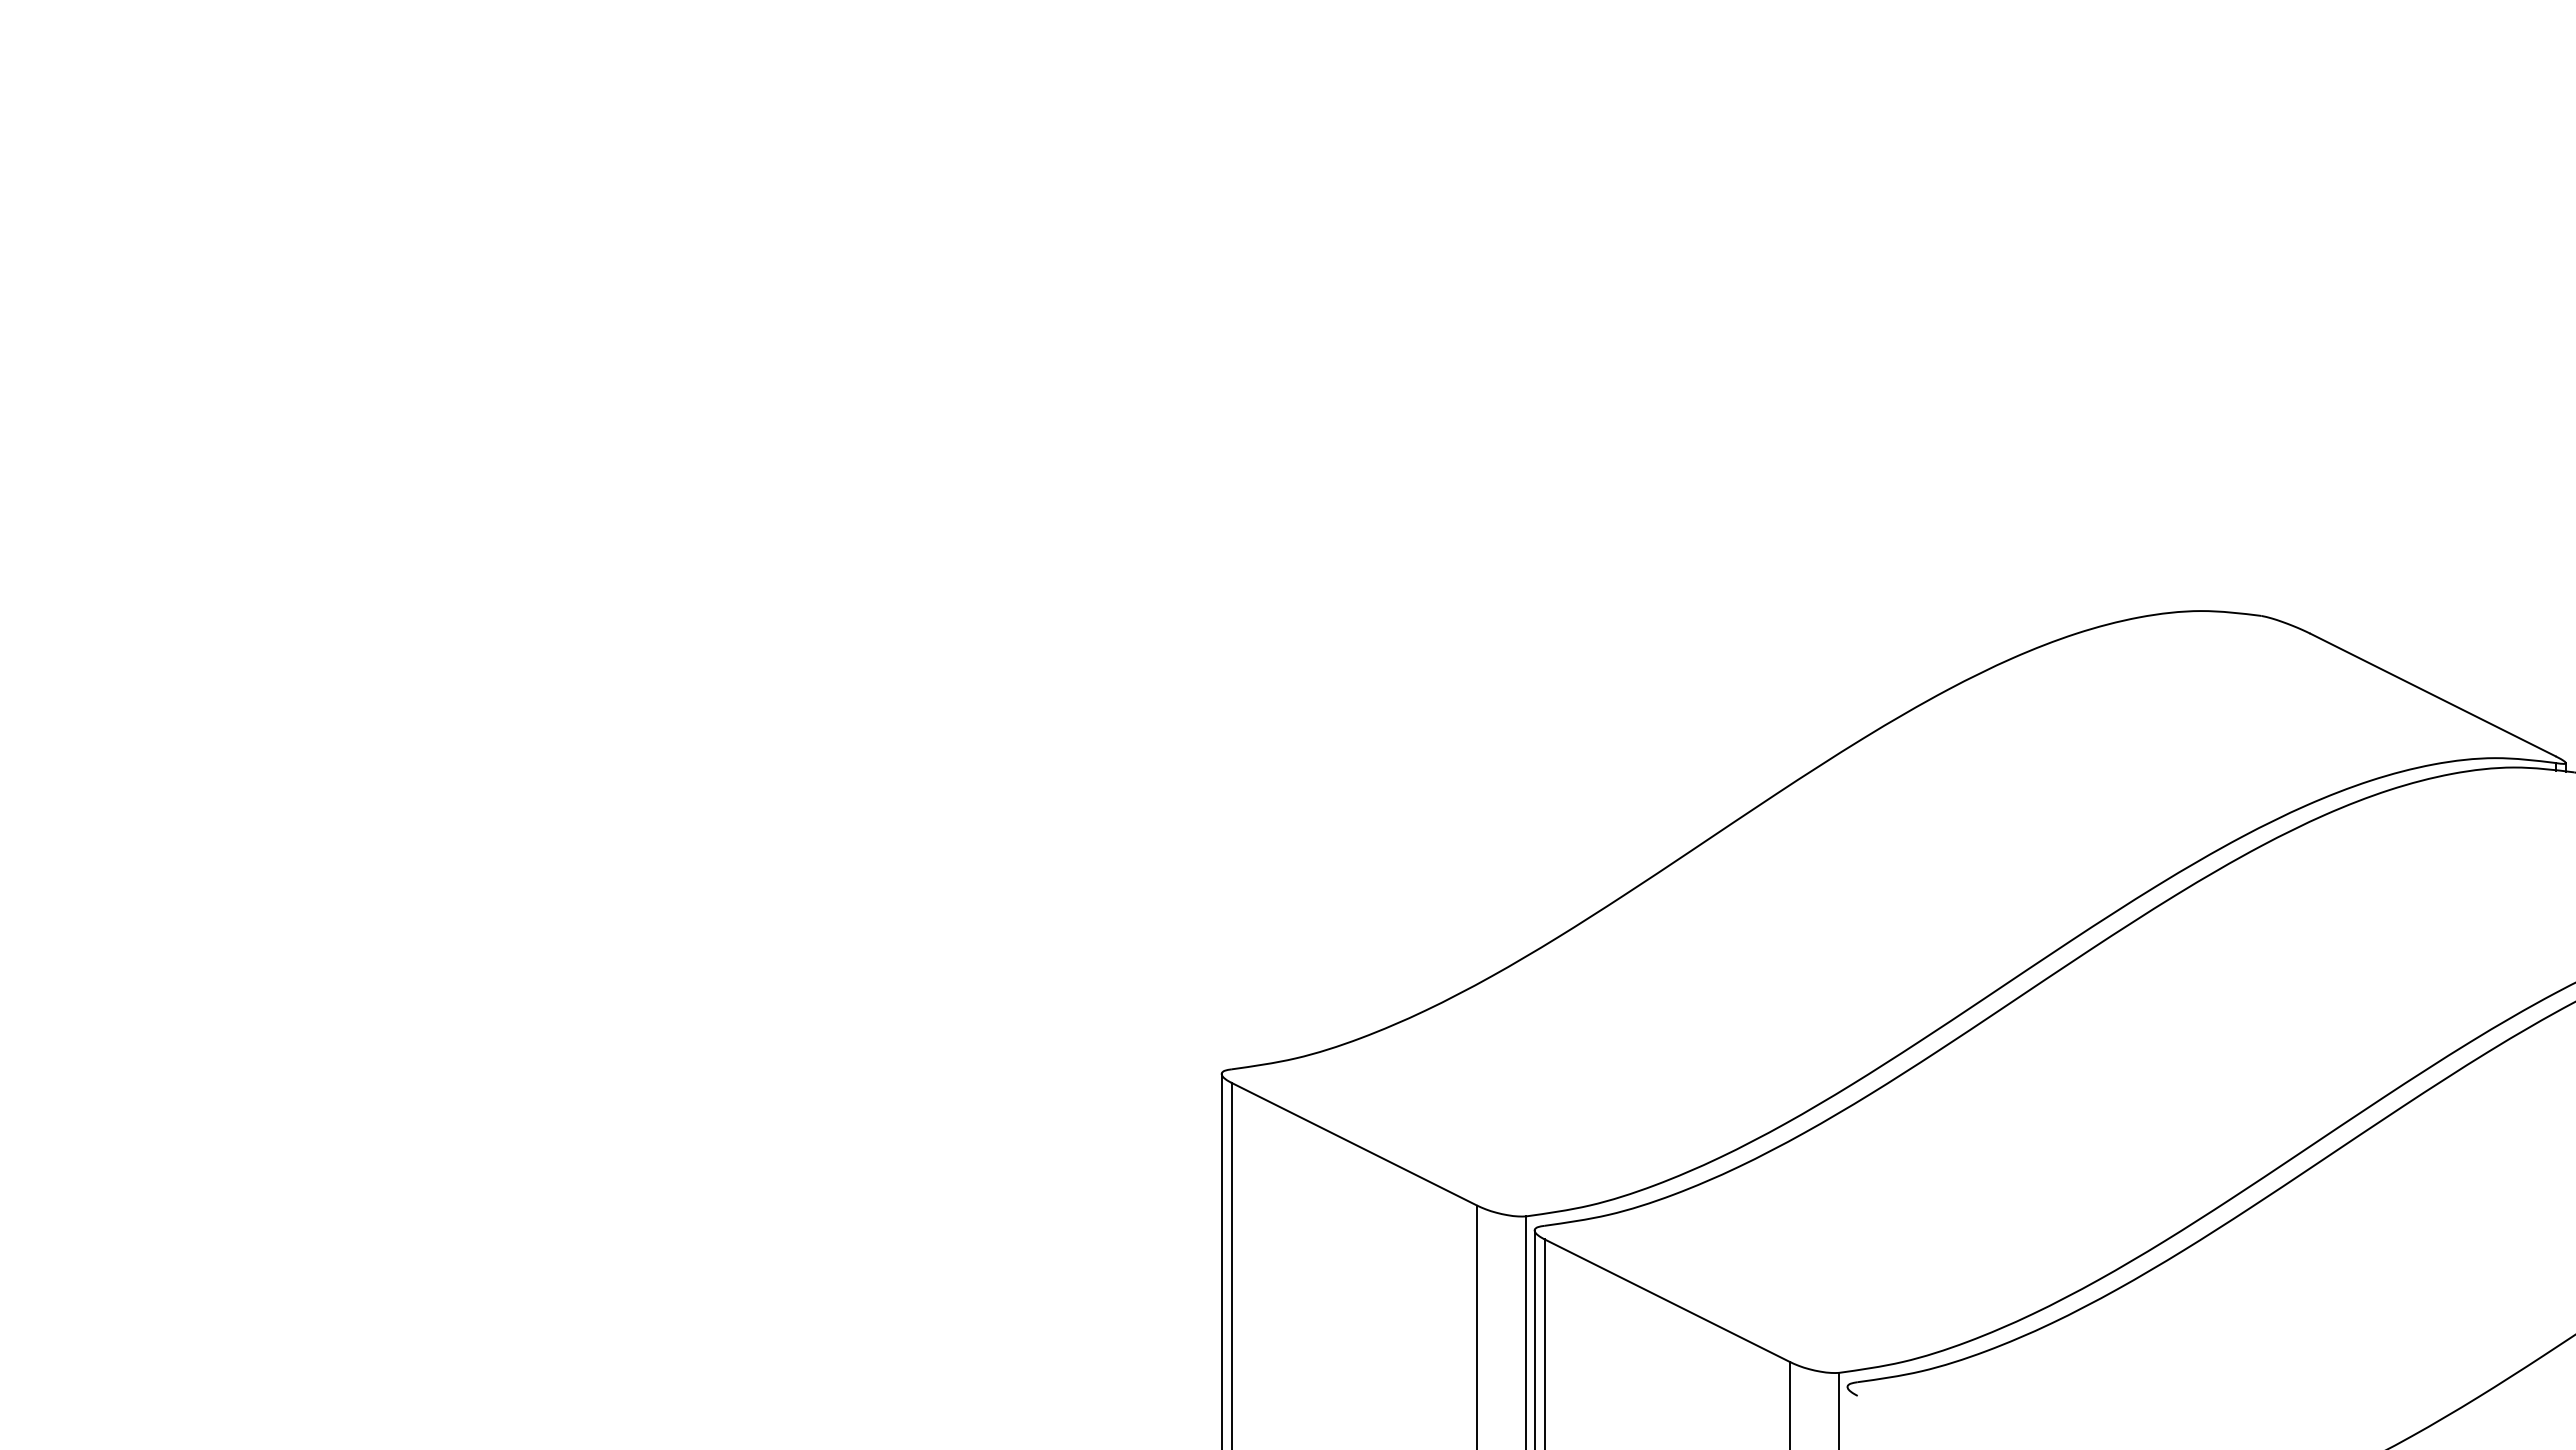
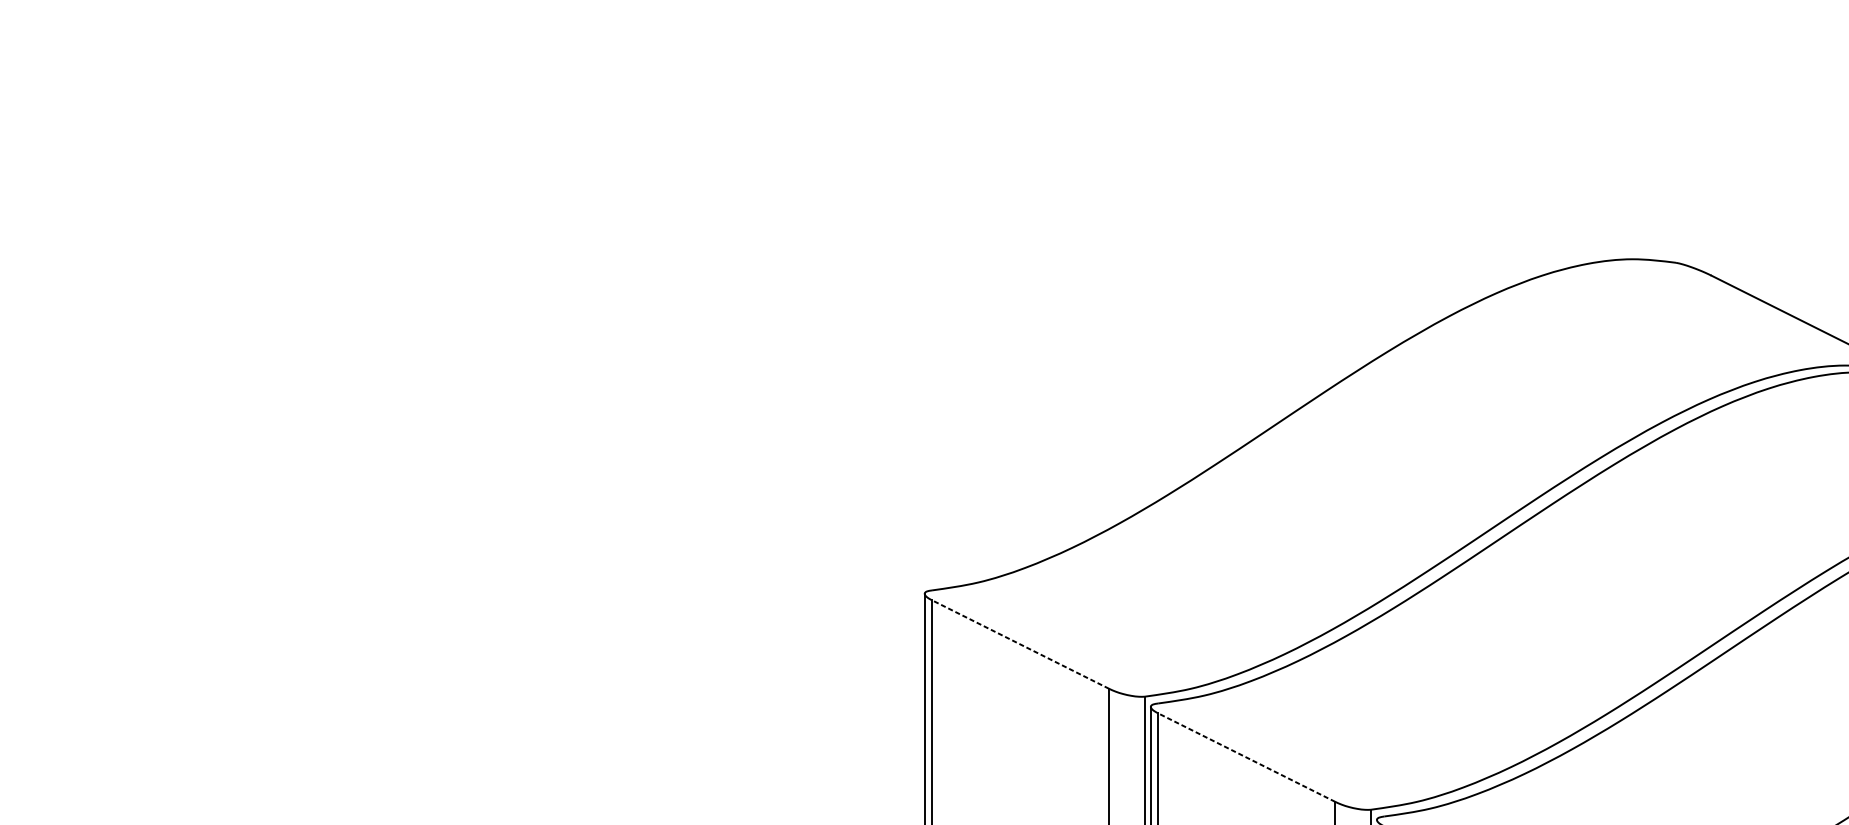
line: (1353, 1144) -> (1019, 644), solid -> dashed
line: (1666, 1300) -> (1246, 757), solid -> dashed

